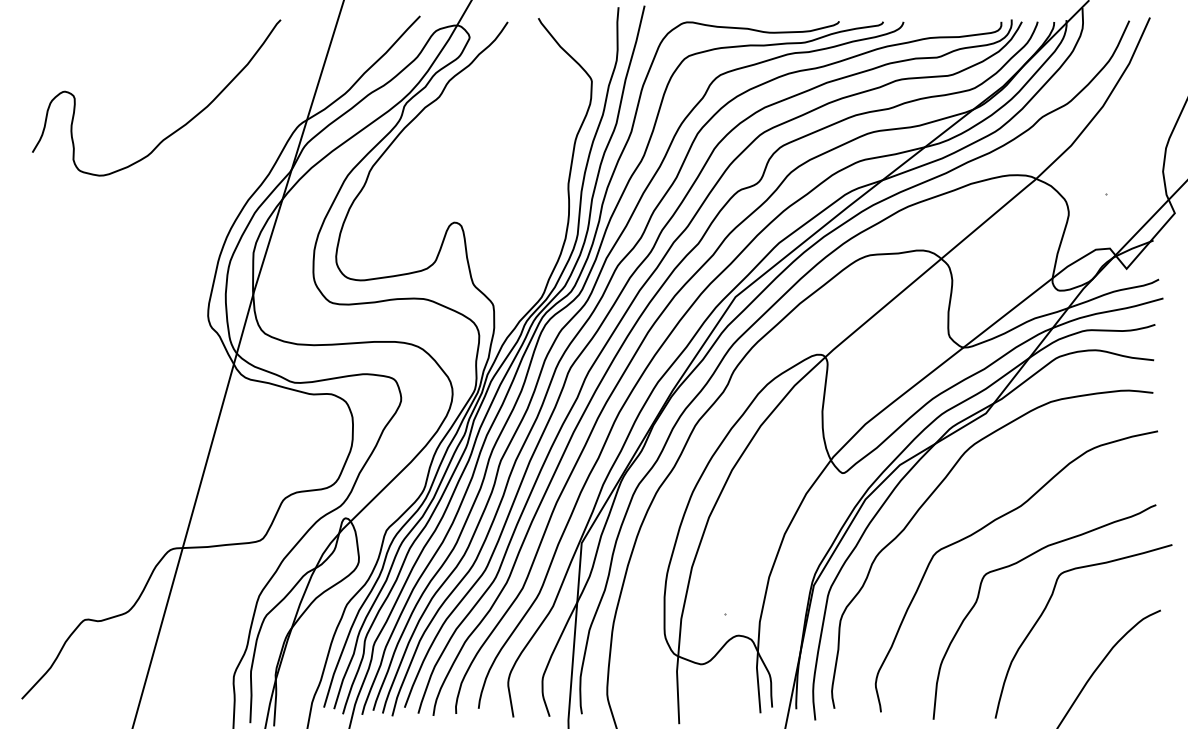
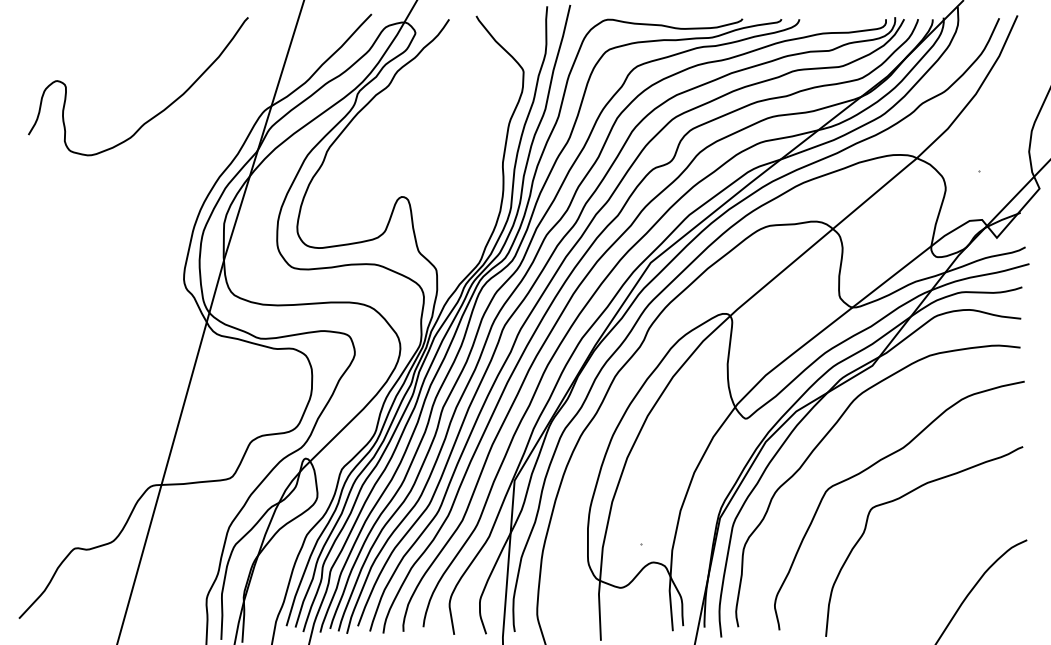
curve: (1044, 611) -> (924, 541), removed

